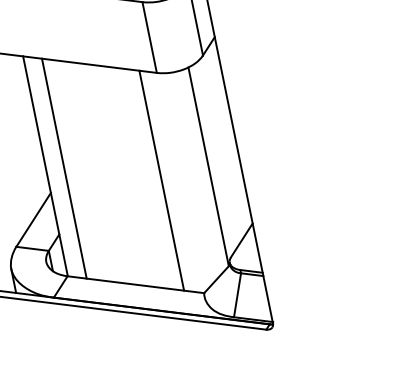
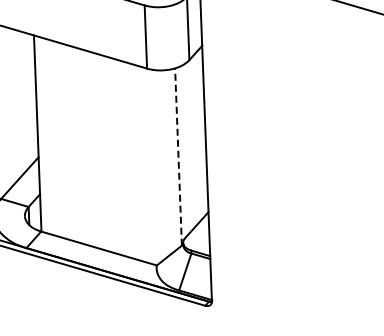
line: (208, 167) -> (178, 157), solid -> dashed
line: (64, 169) -> (53, 138), removed
line: (161, 180) -> (135, 162), removed

